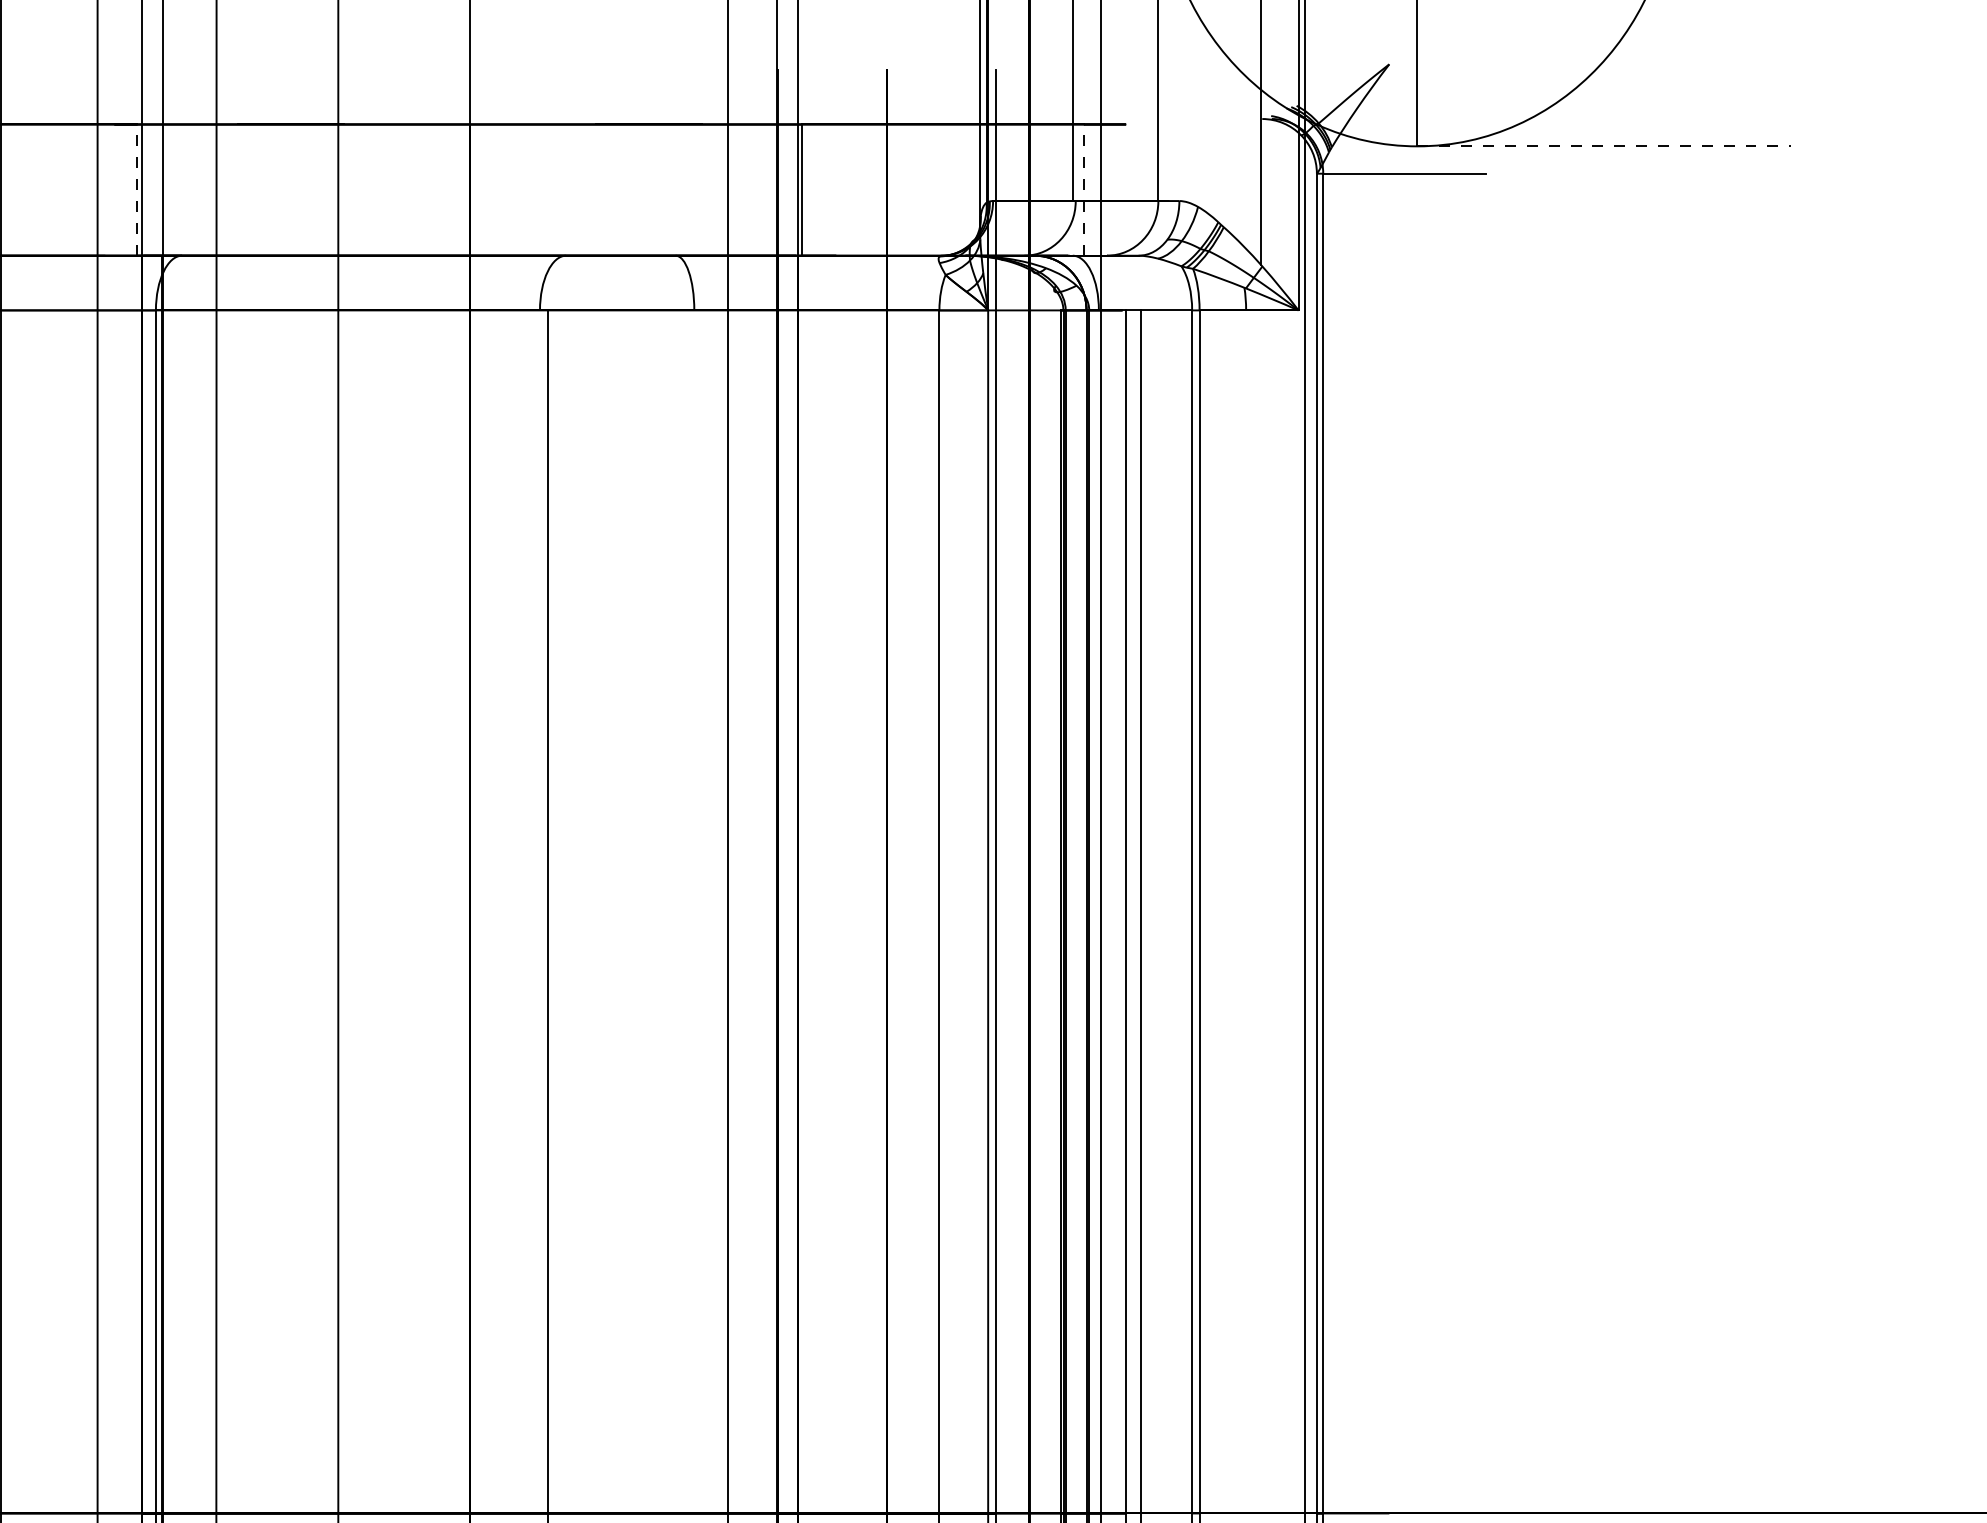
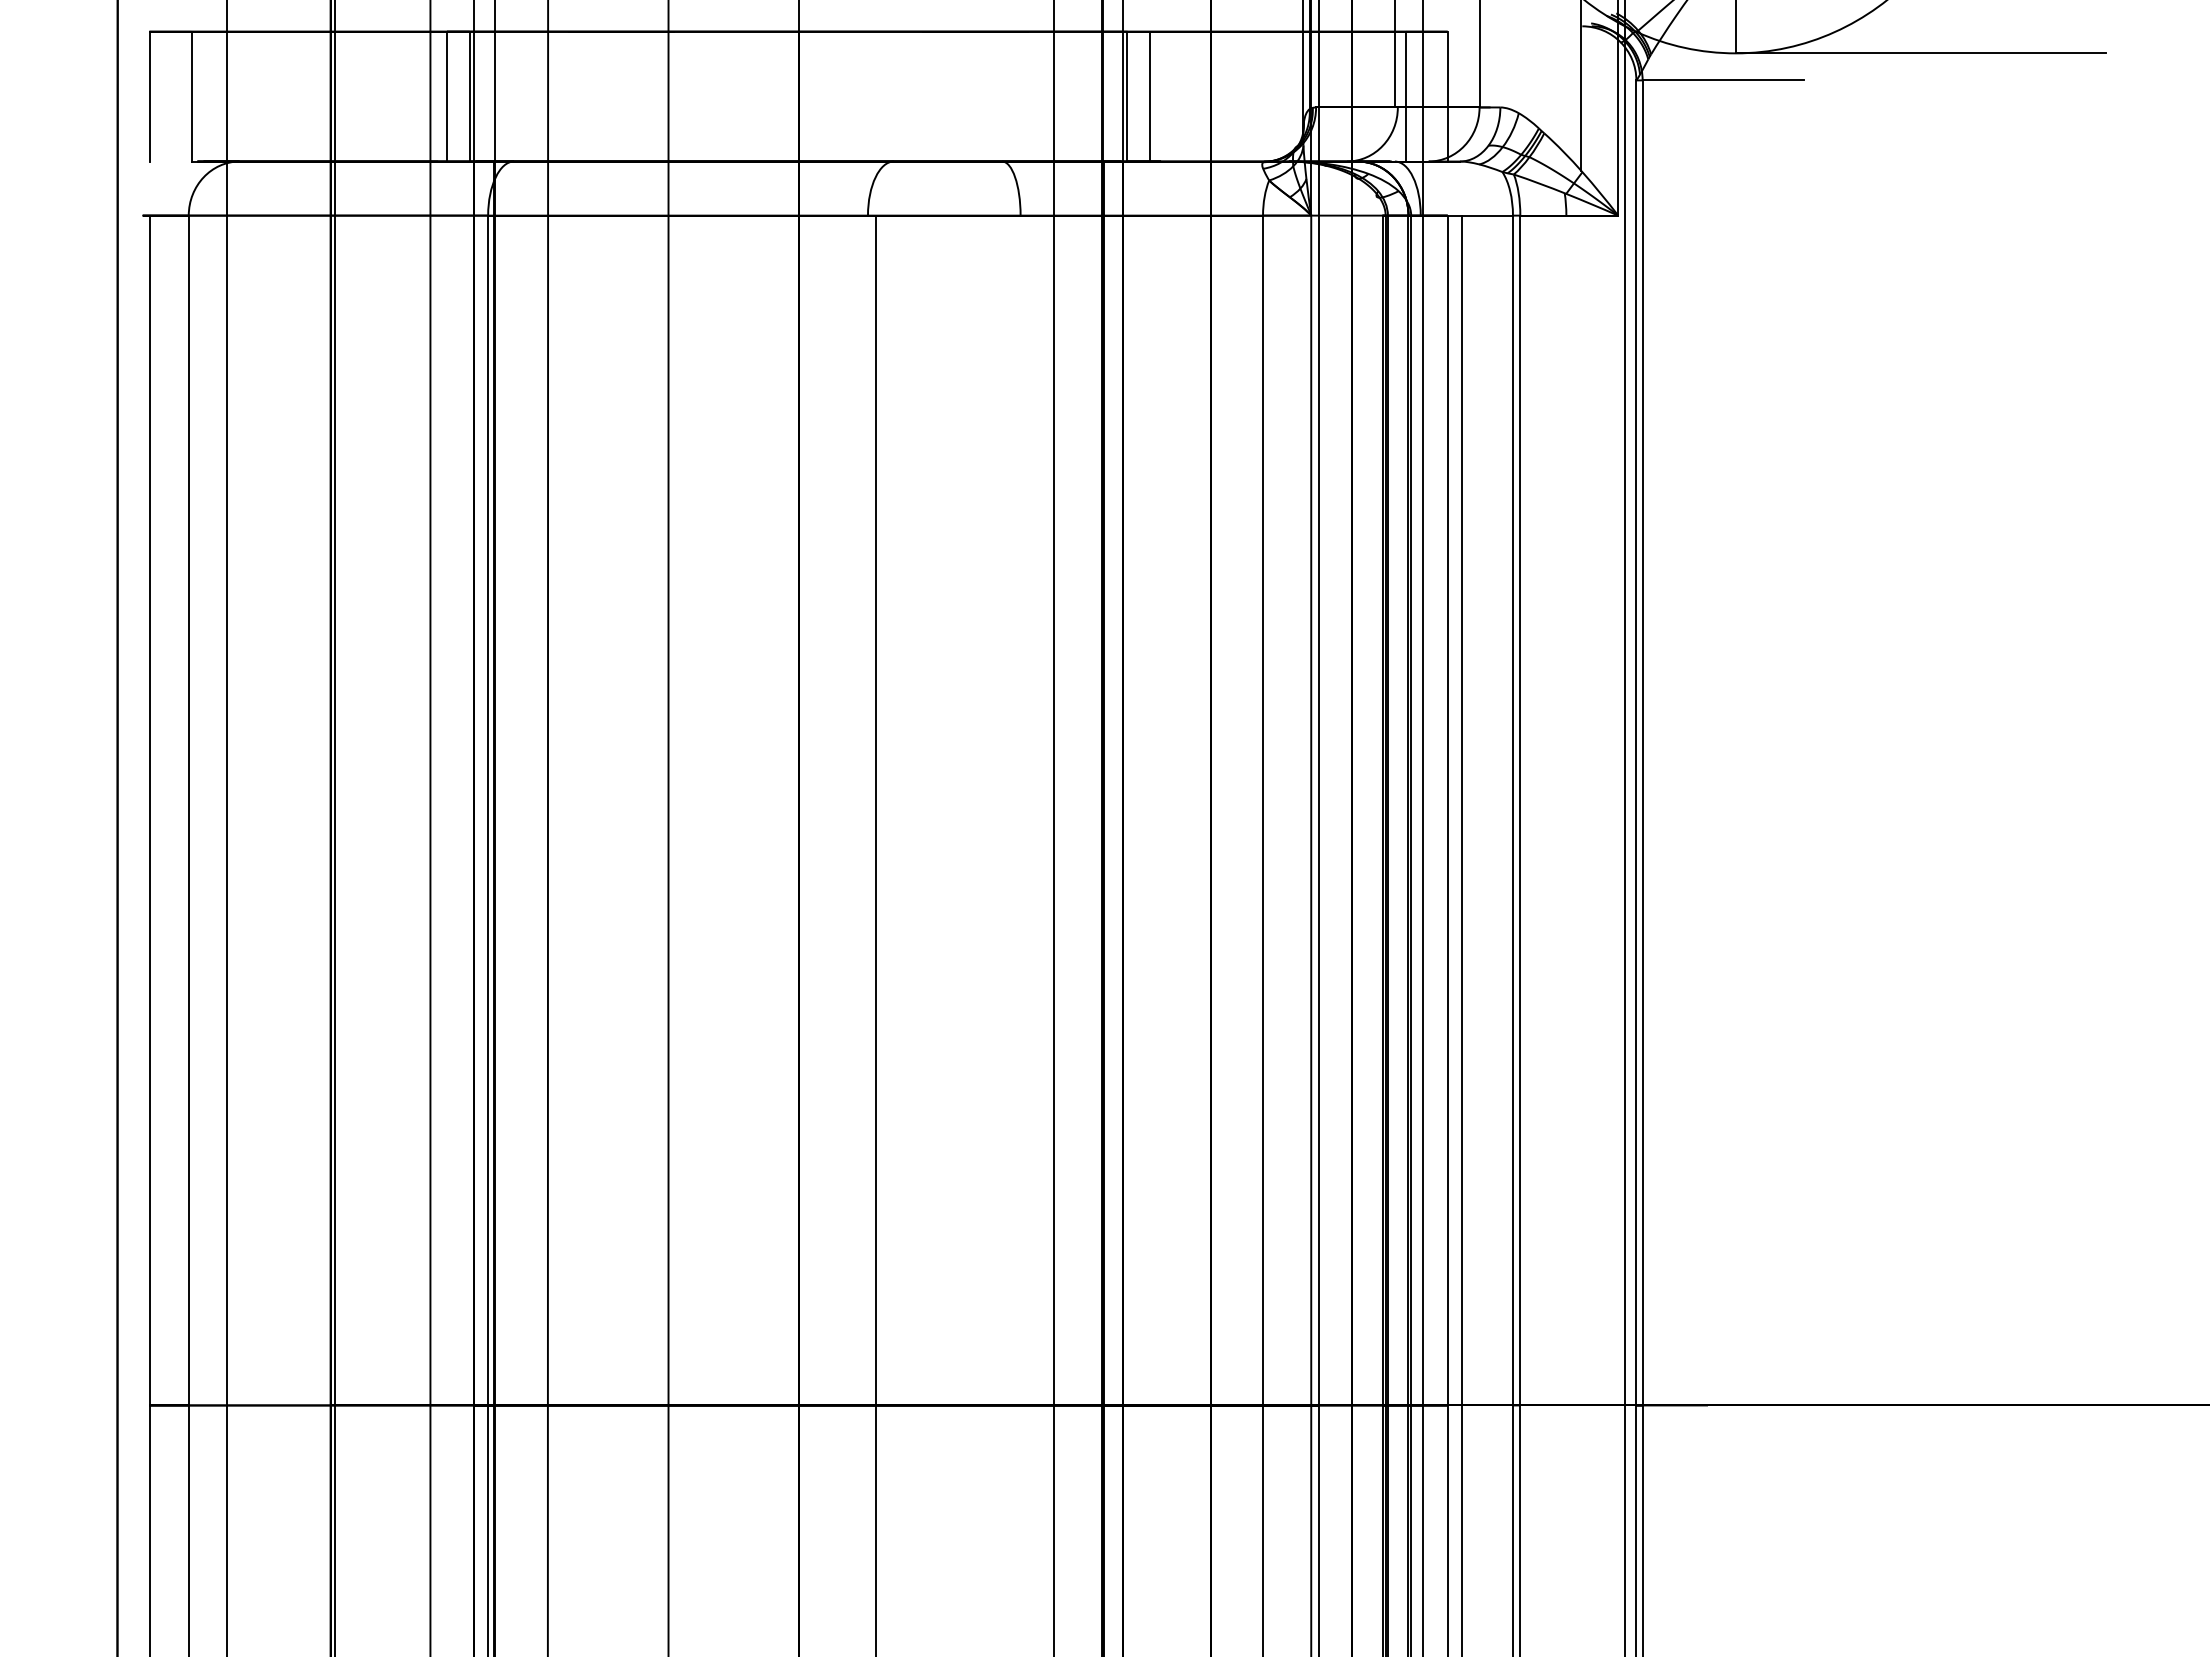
line: (1604, 146) -> (1920, 53), dashed -> solid
line: (114, 189) -> (447, 96), added
line: (137, 189) -> (469, 96), dashed -> solid
line: (825, 189) -> (1150, 96), added
line: (1083, 189) -> (1405, 96), dashed -> solid
line: (1125, 189) -> (1447, 96), added

